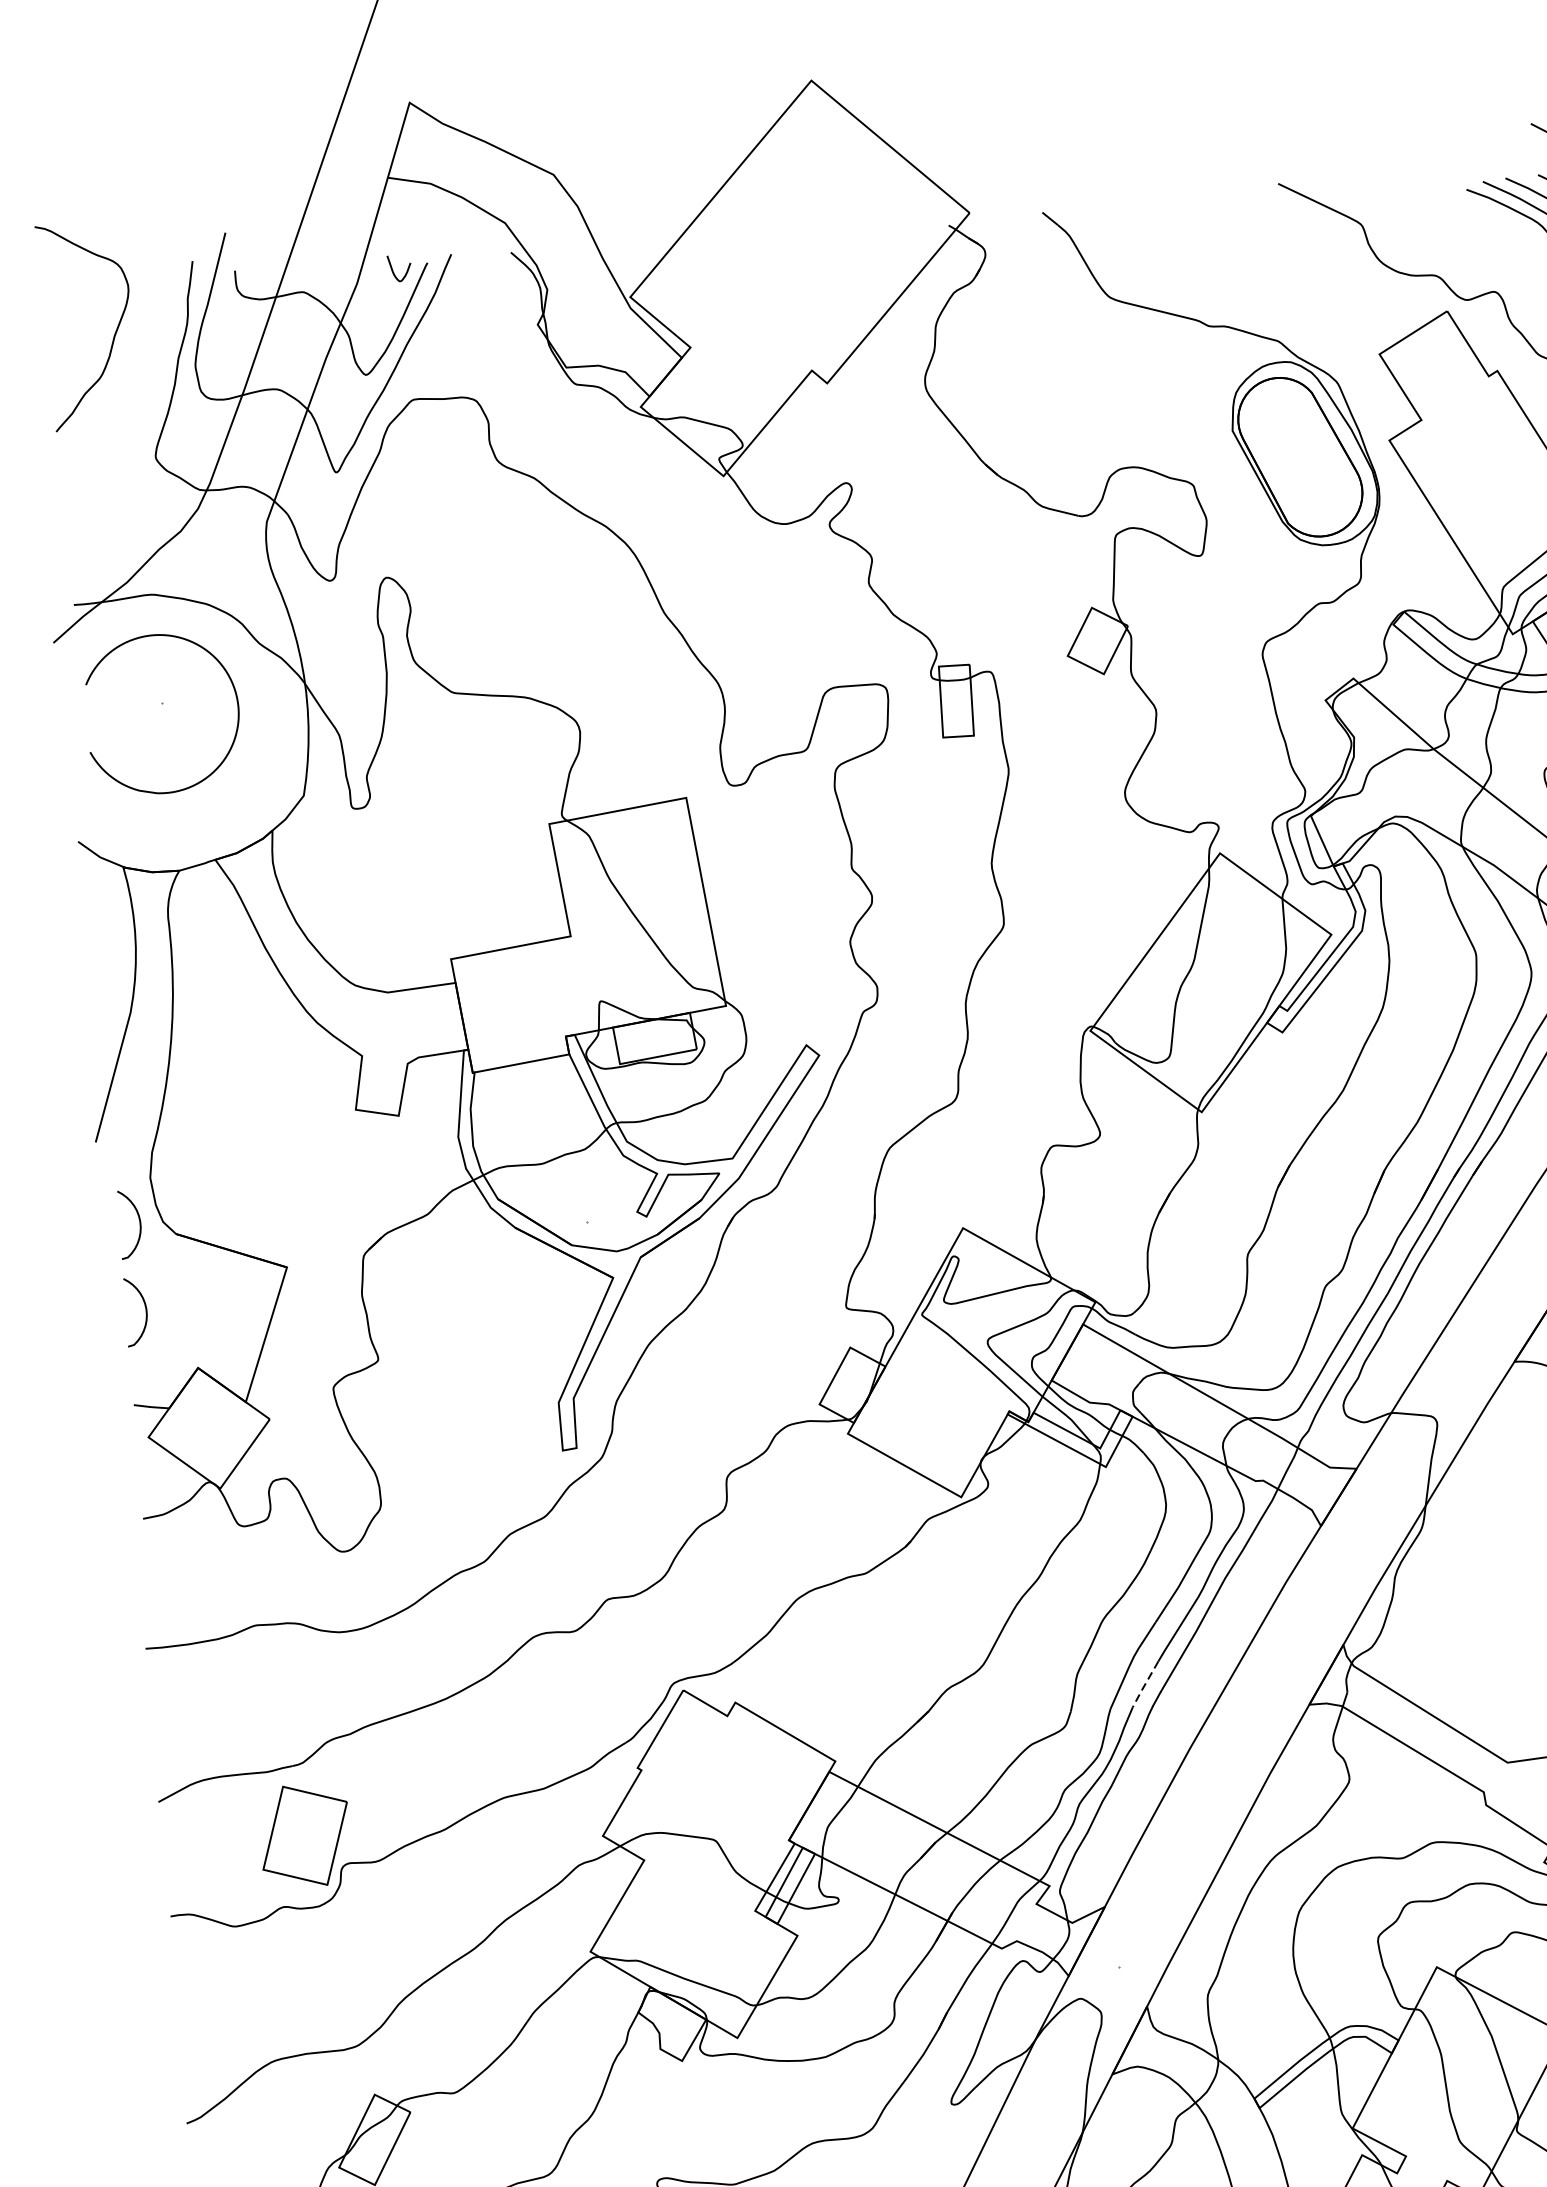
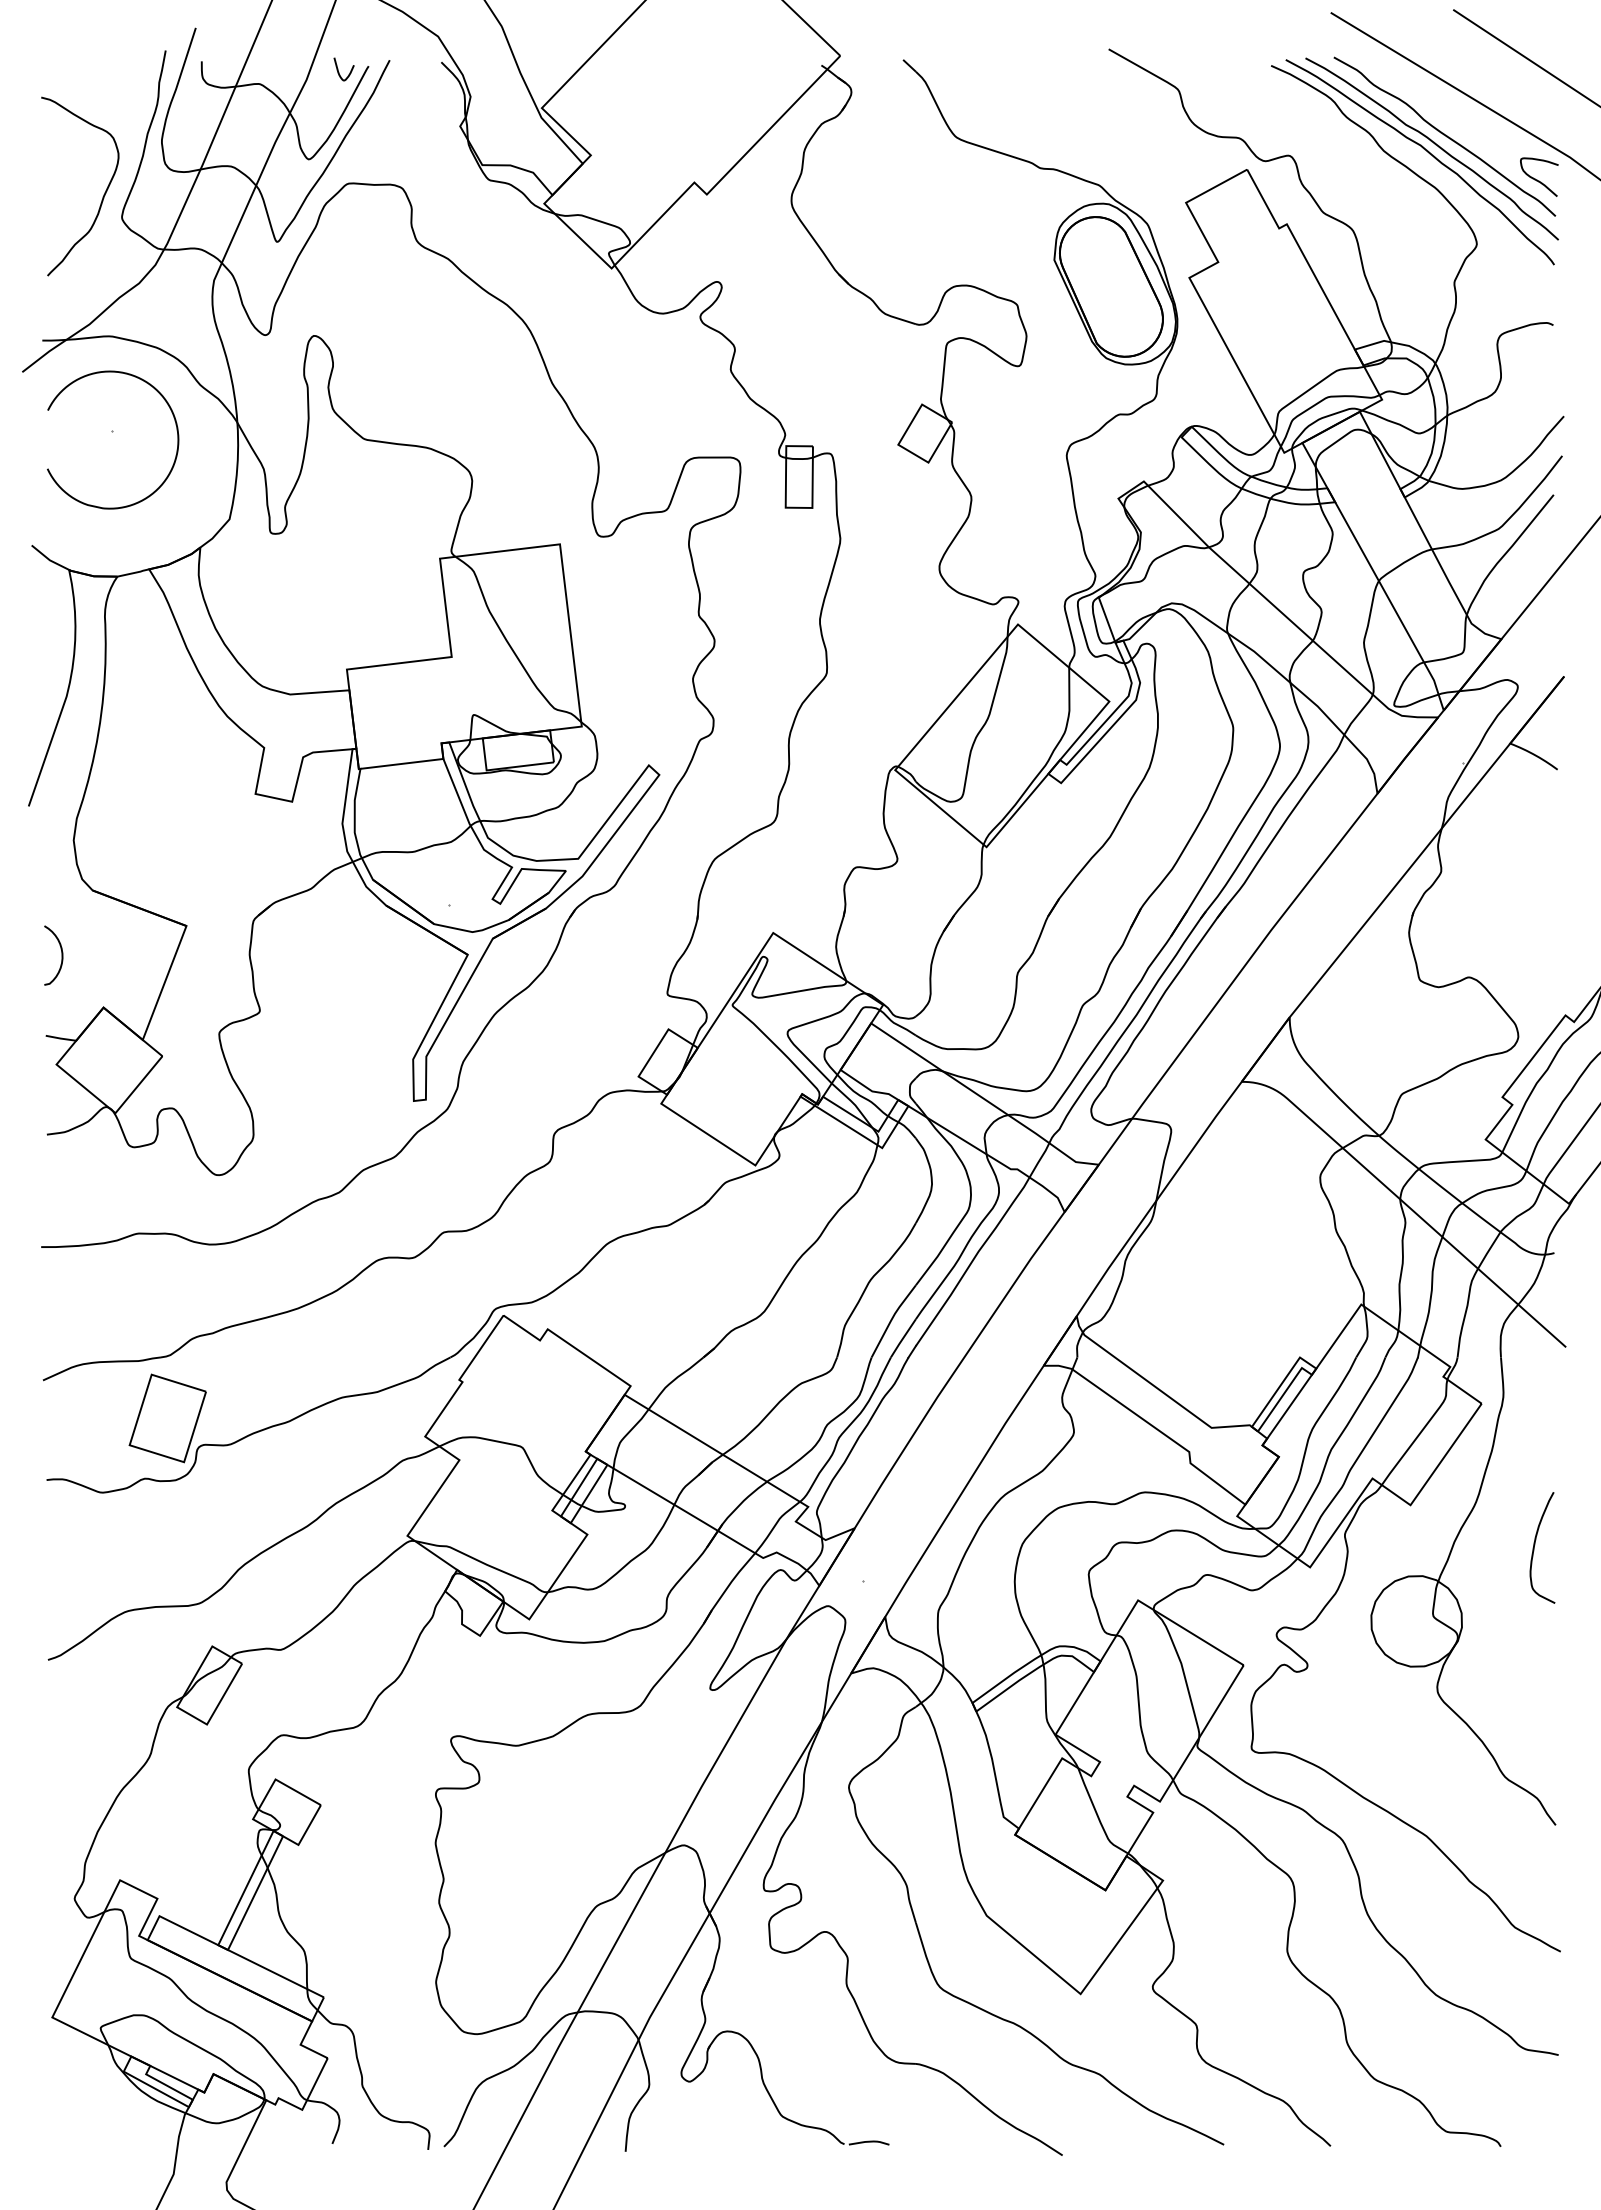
curve: (113, 336) -> (102, 196), moved
curve: (139, 1223) -> (61, 879), removed
line: (1144, 1685) -> (902, 1339), dashed -> solid

